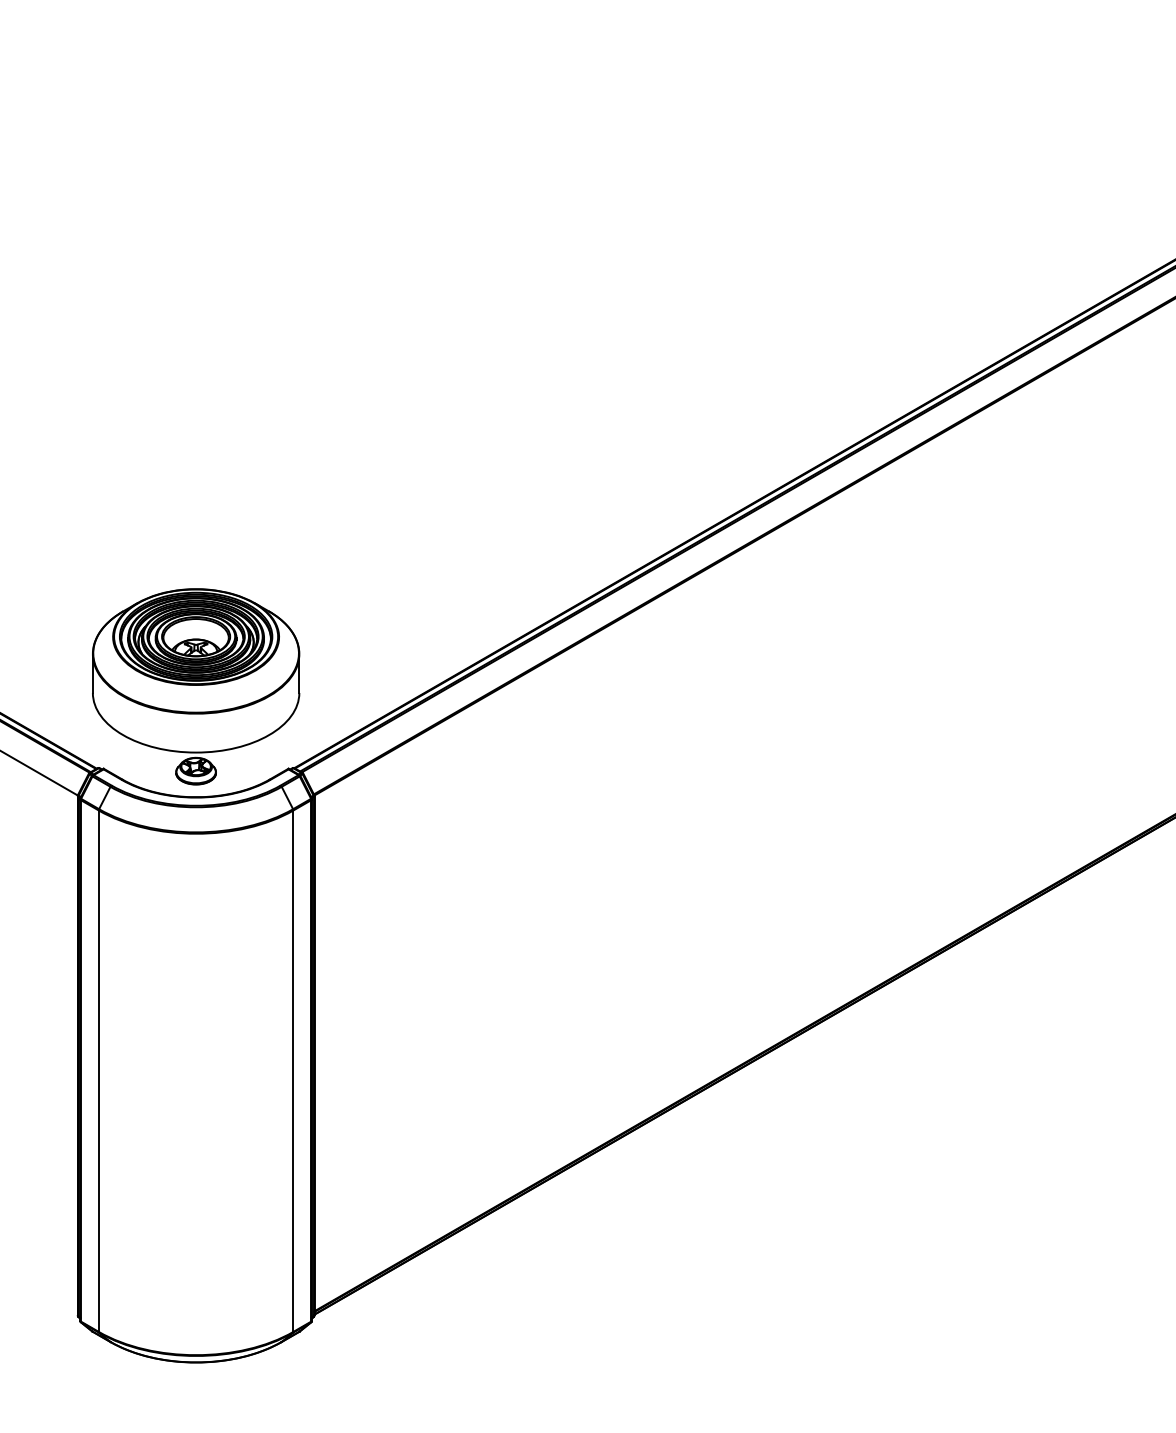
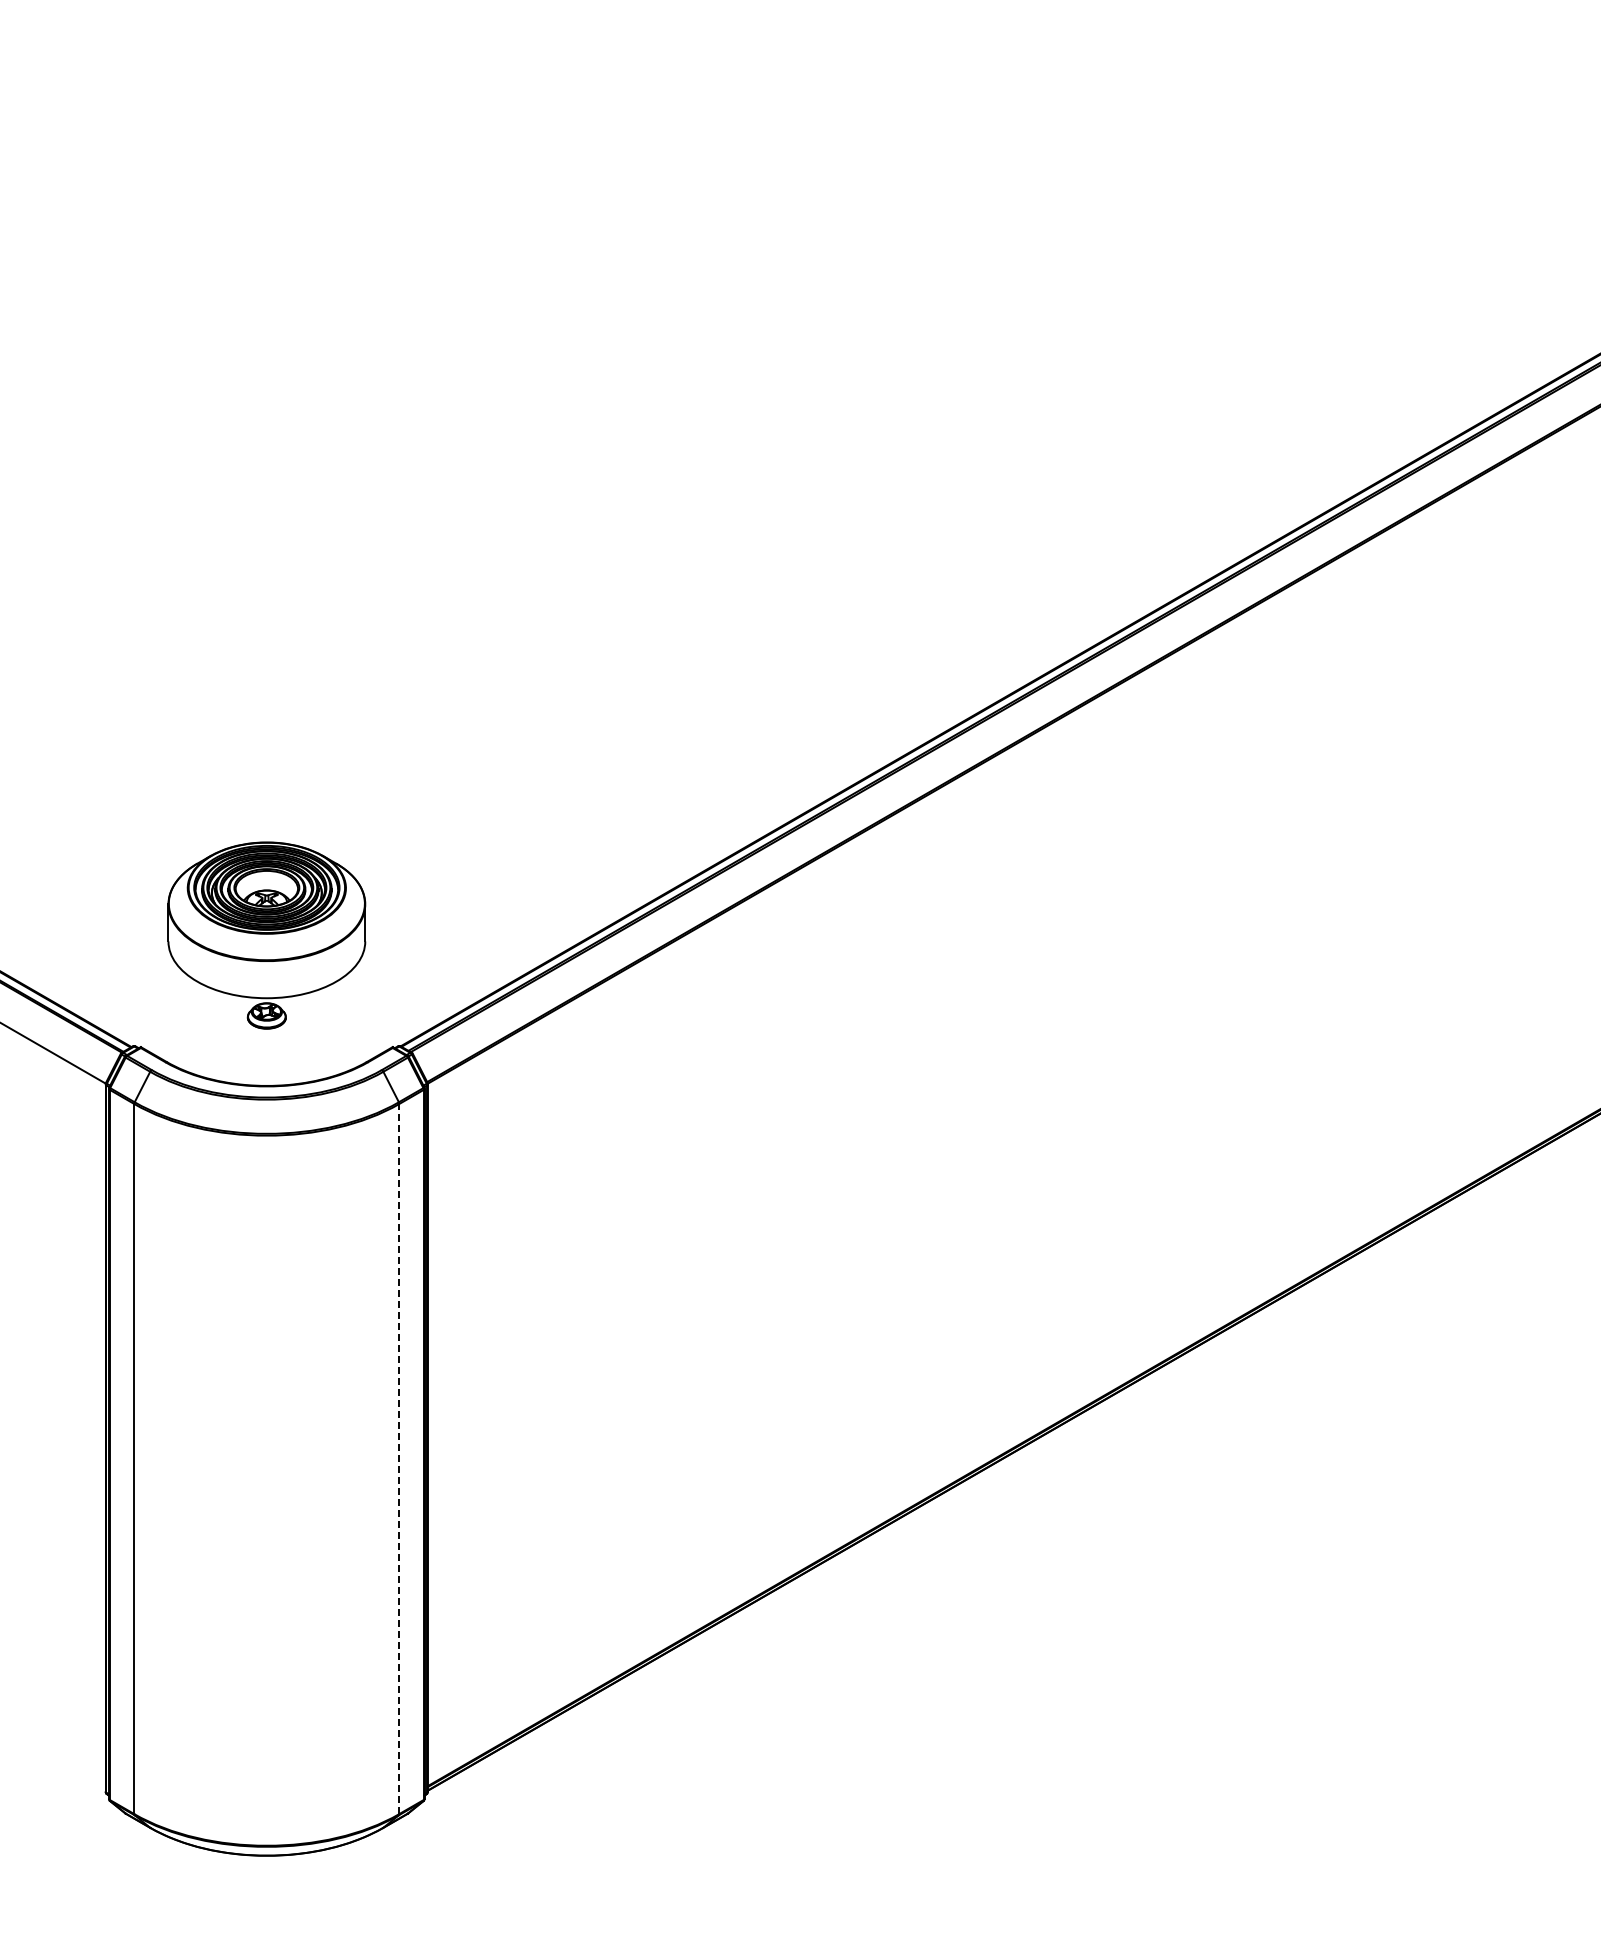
part: (195, 686) -> (266, 935), size x0.7
line: (293, 1070) -> (399, 1458), solid -> dashed

